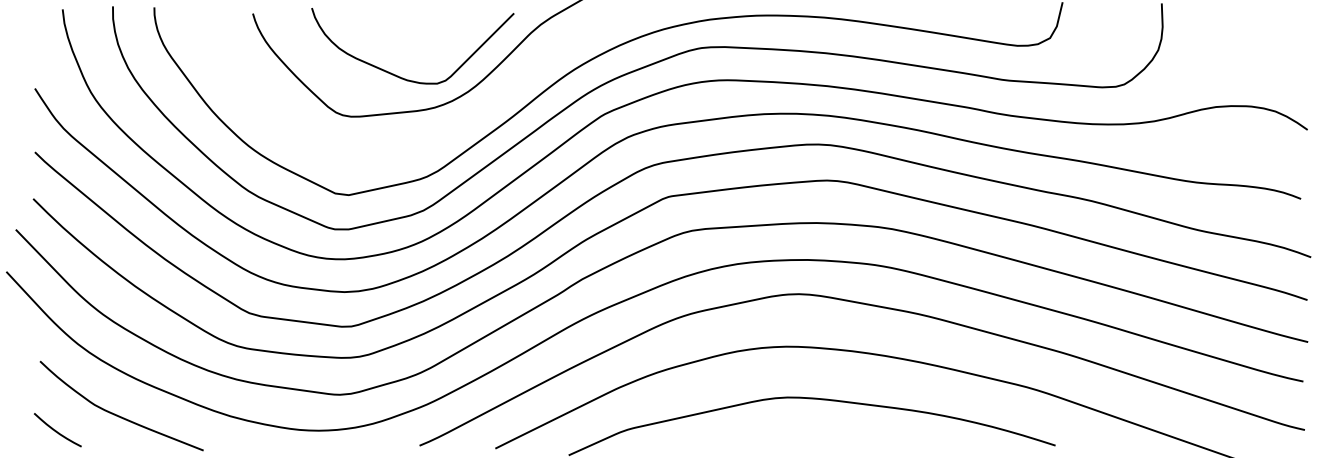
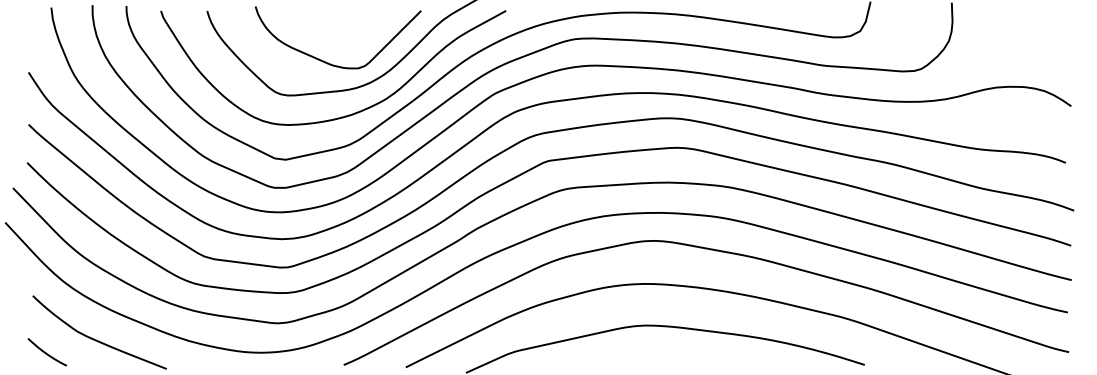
curve: (425, 139) -> (348, 114), added

